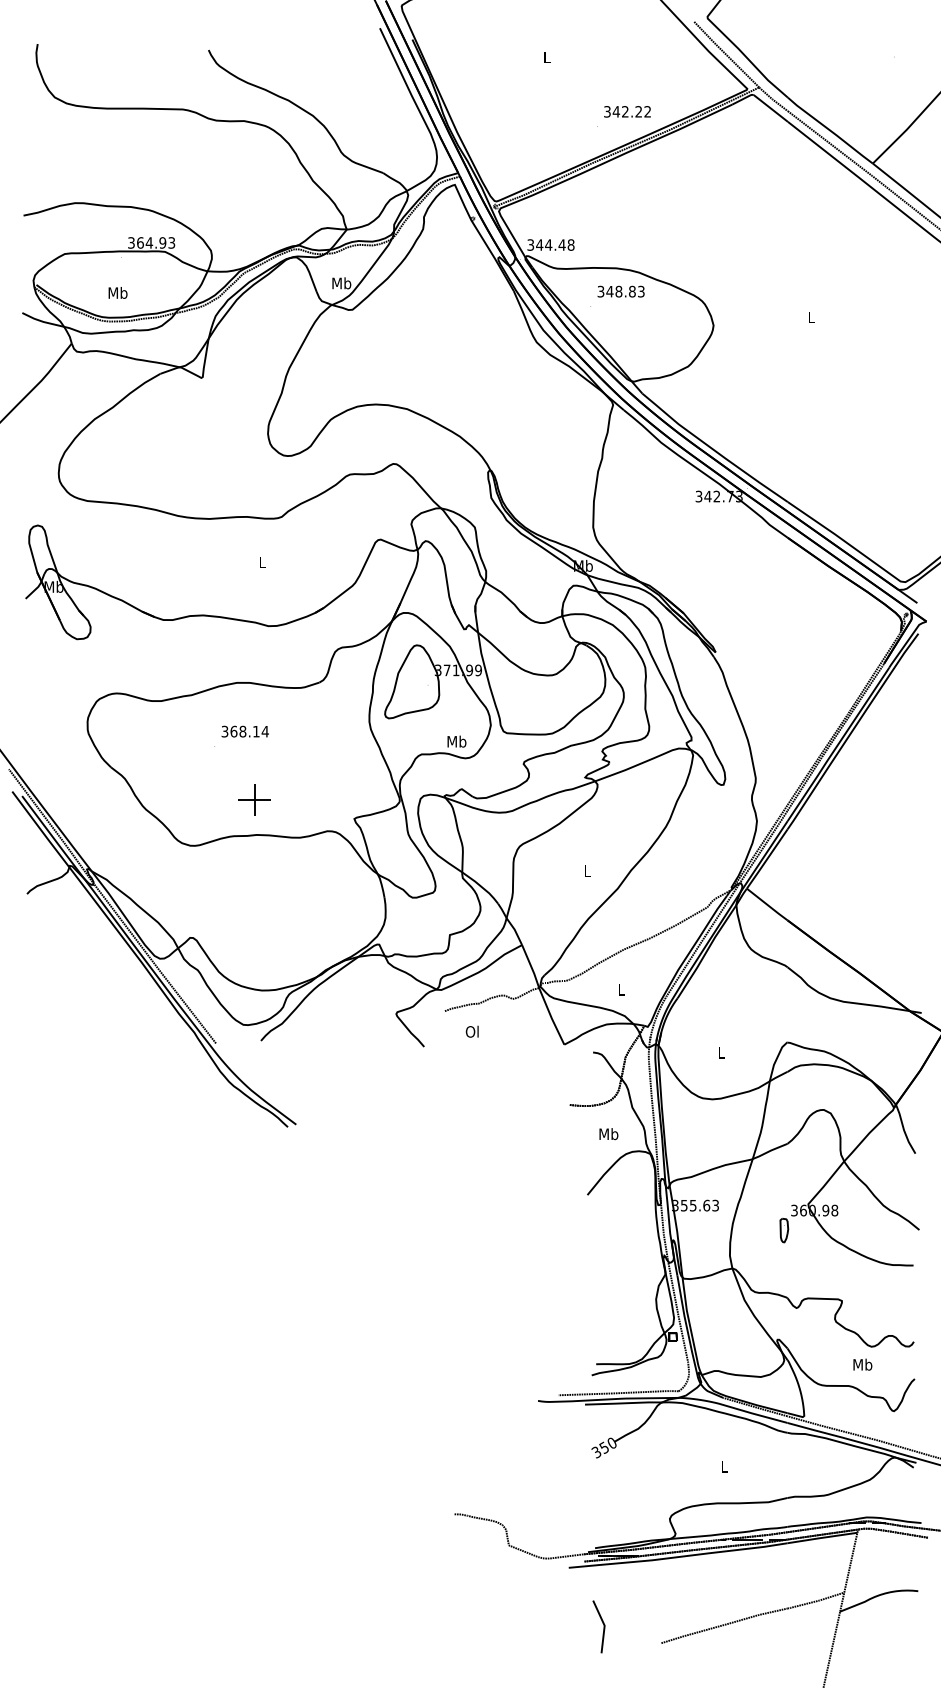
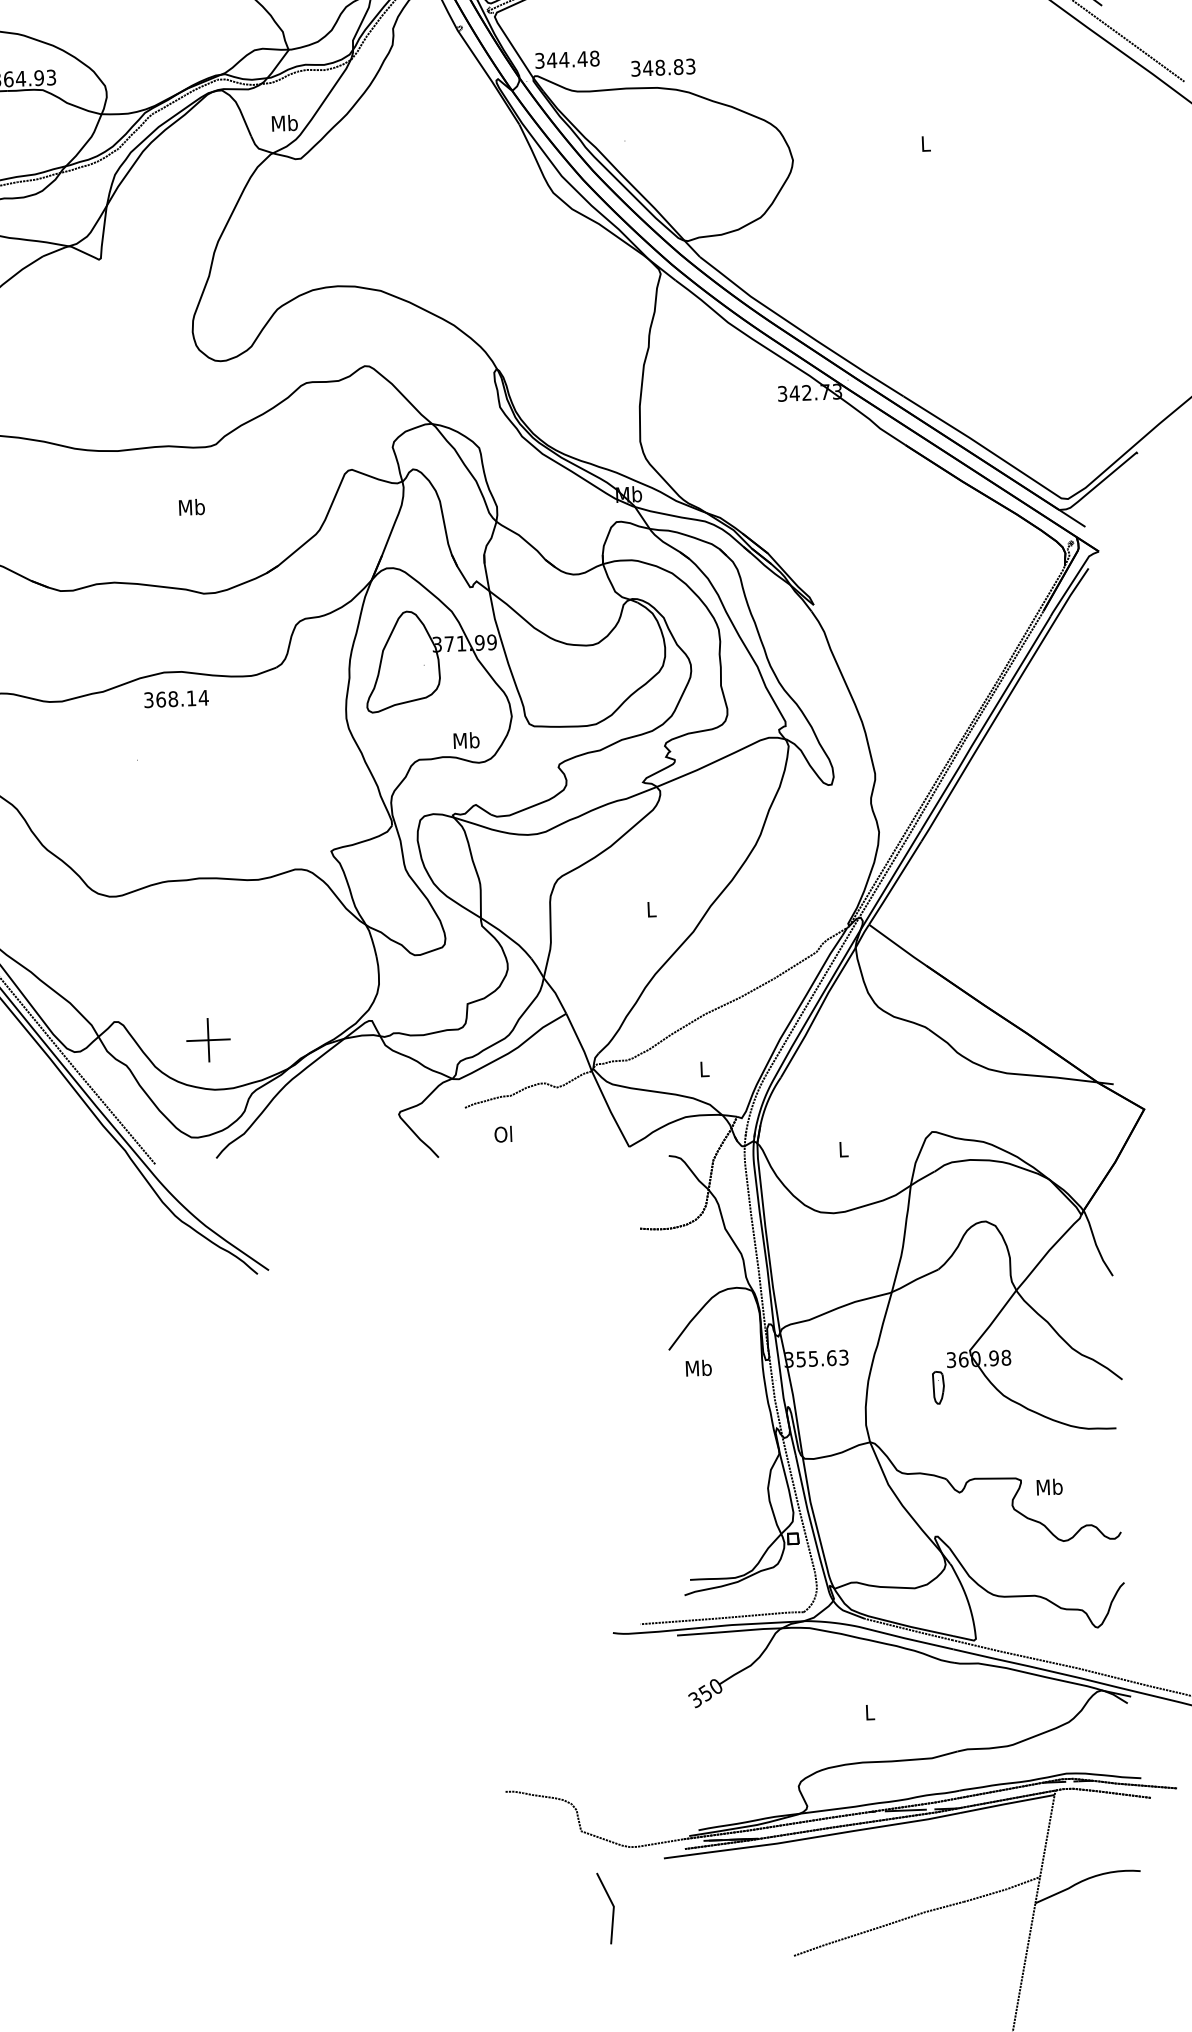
text: (620, 291) -> (662, 67), moved
text: (261, 562) -> (190, 507), L -> Mb
text: (244, 731) -> (175, 698), moved
part: (254, 799) -> (208, 1039), moved
text: (608, 1134) -> (698, 1368), moved
text: (862, 1364) -> (1049, 1486), moved
line: (602, 1623) -> (610, 1903), moved

